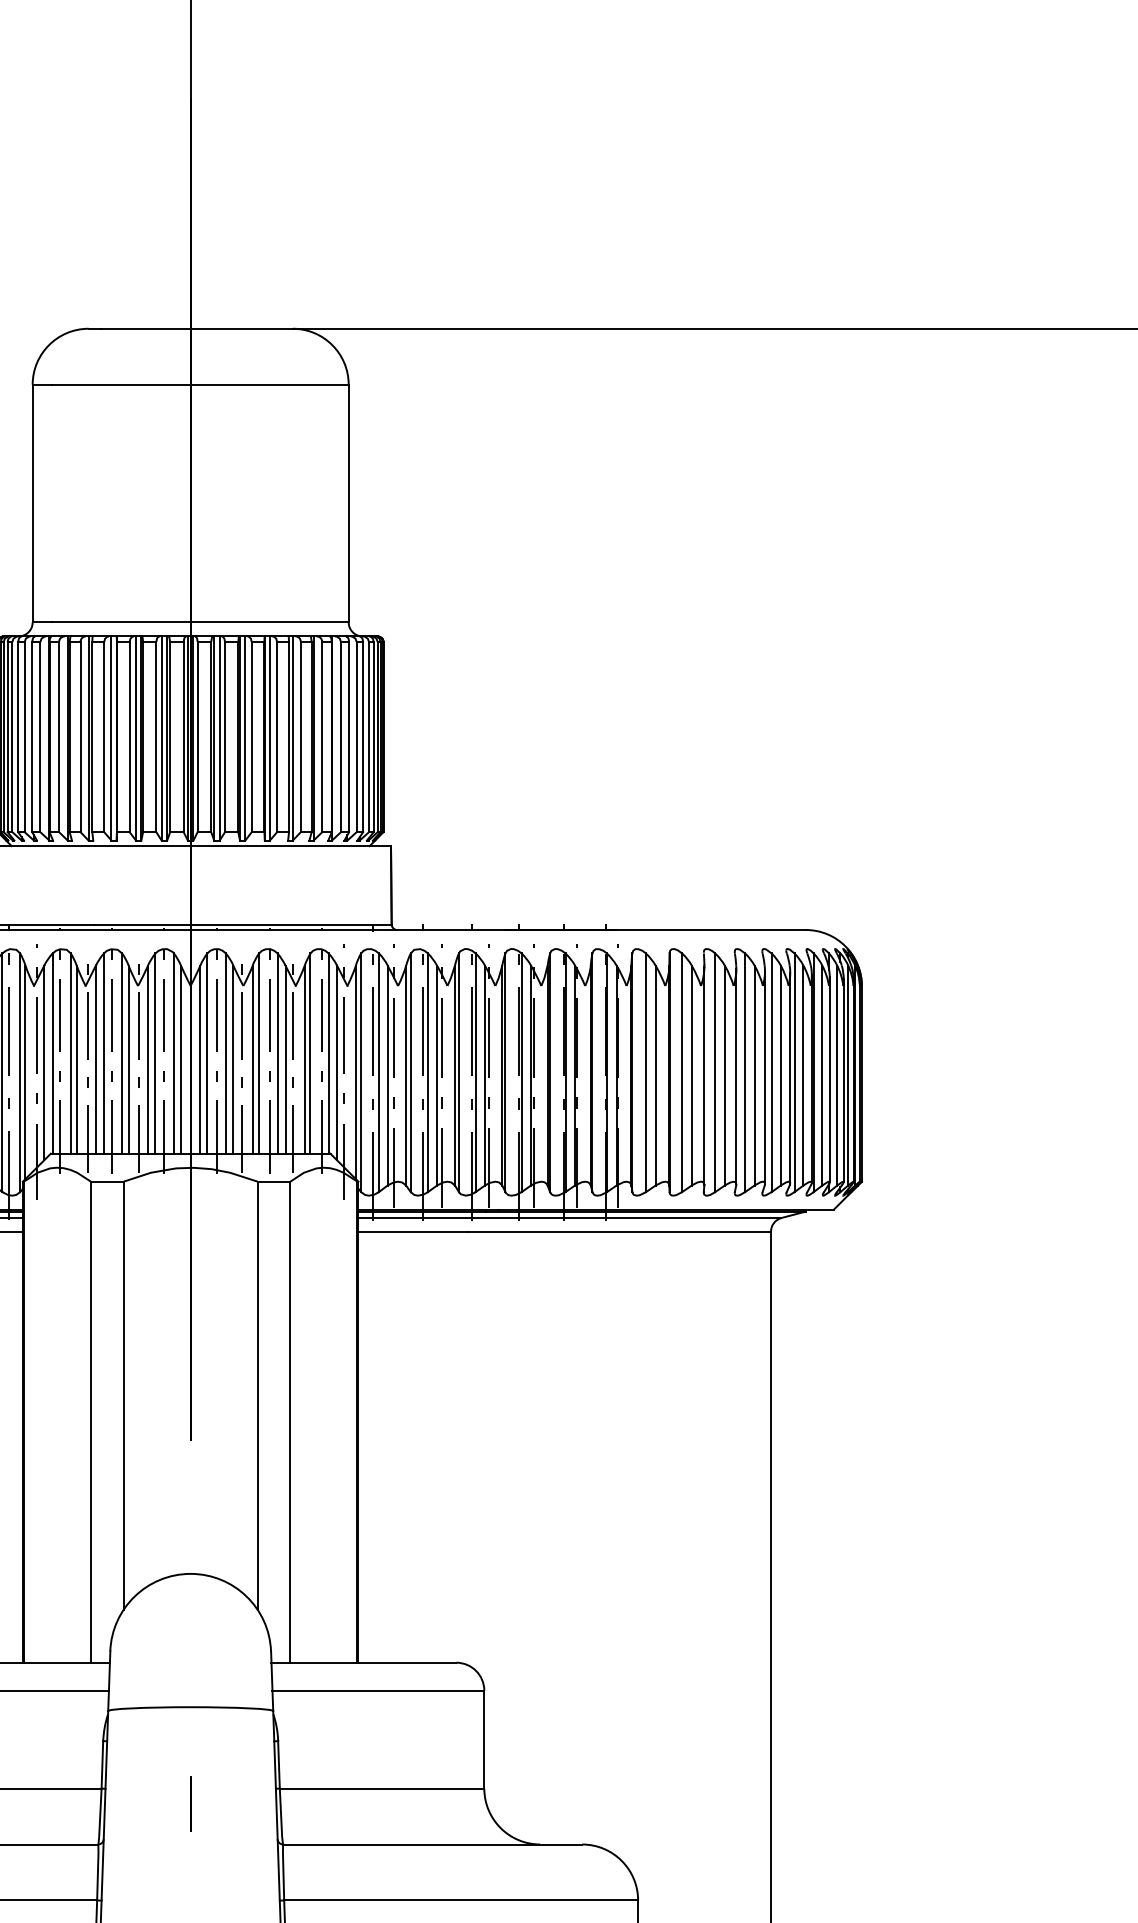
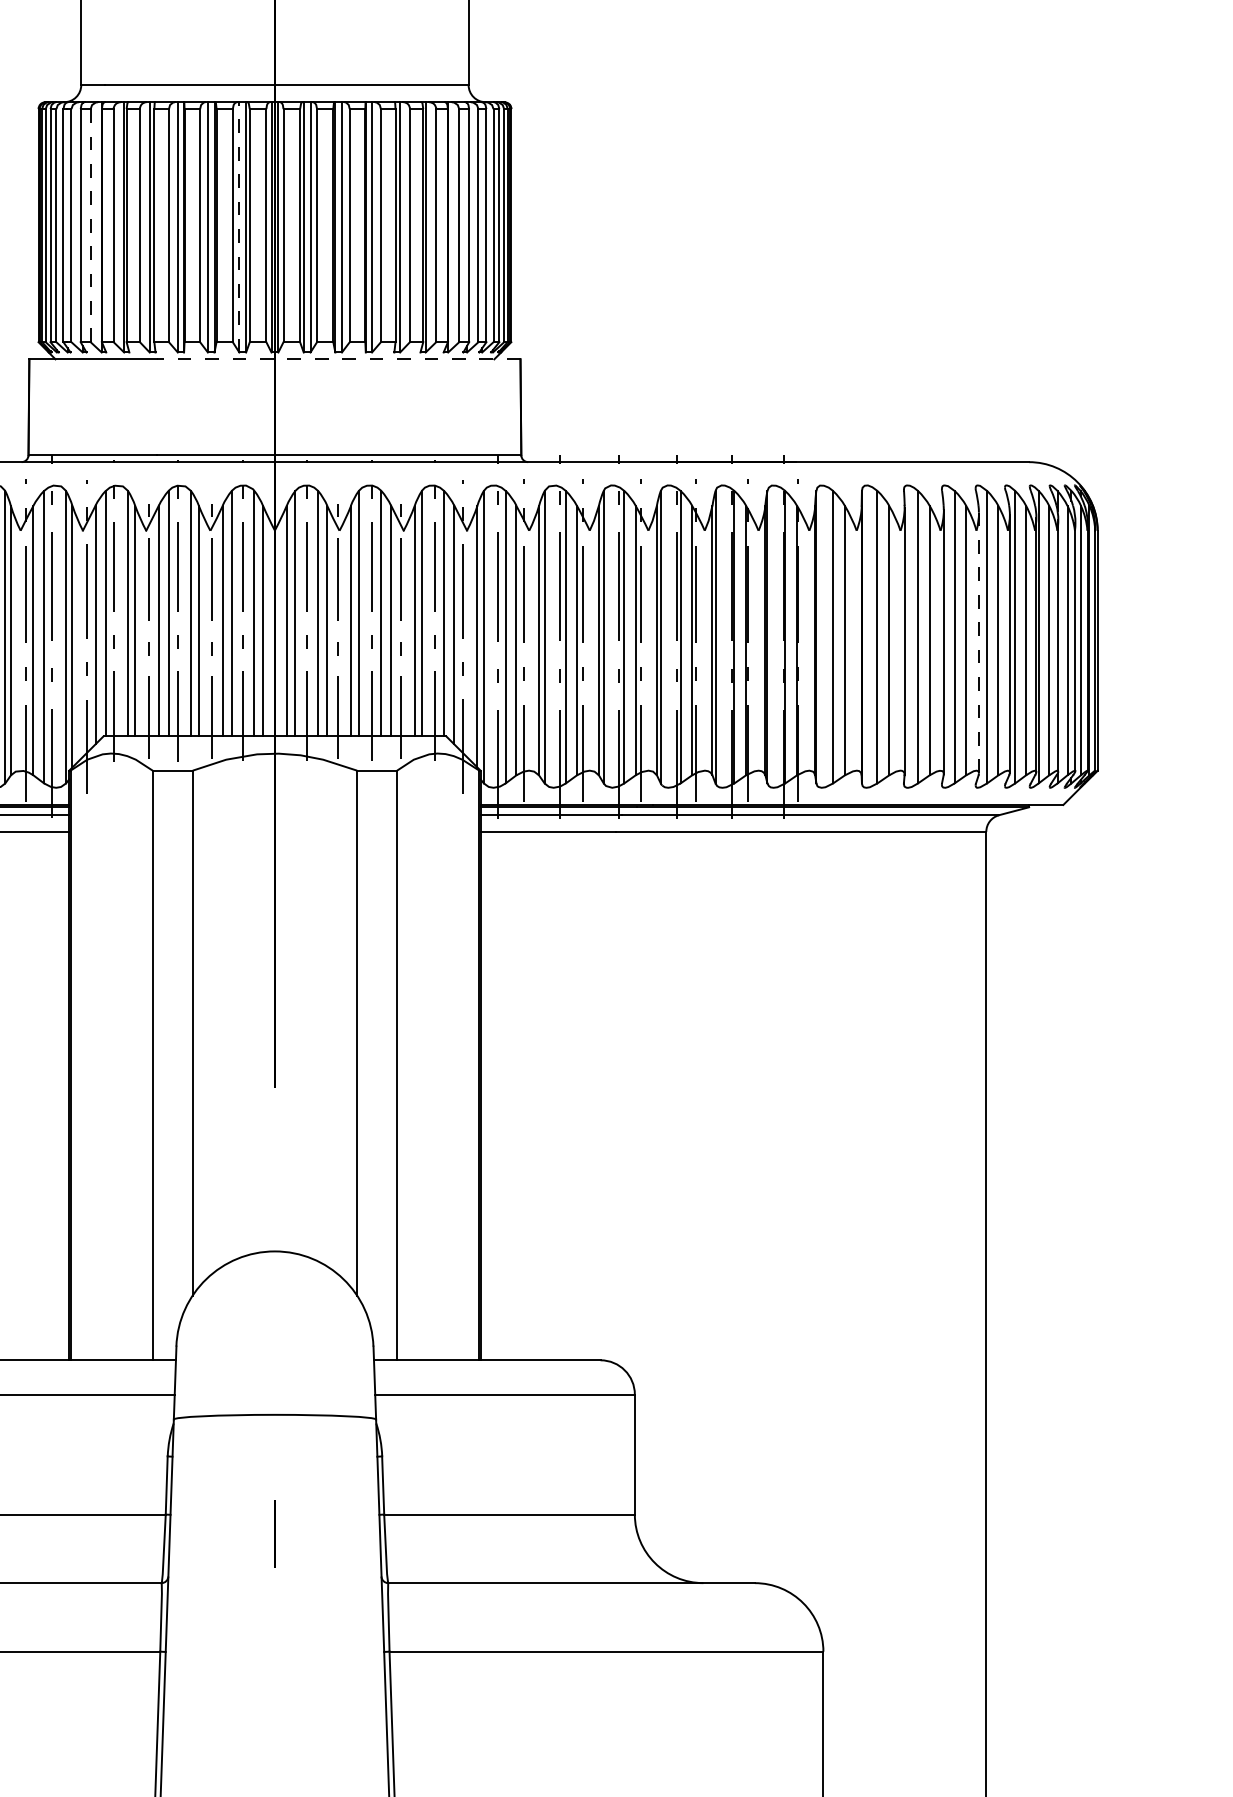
line: (40, 736) -> (90, 224), solid -> dashed
line: (161, 737) -> (239, 226), solid -> dashed
line: (242, 846) -> (338, 359), solid -> dashed
line: (764, 1076) -> (978, 641), solid -> dashed

